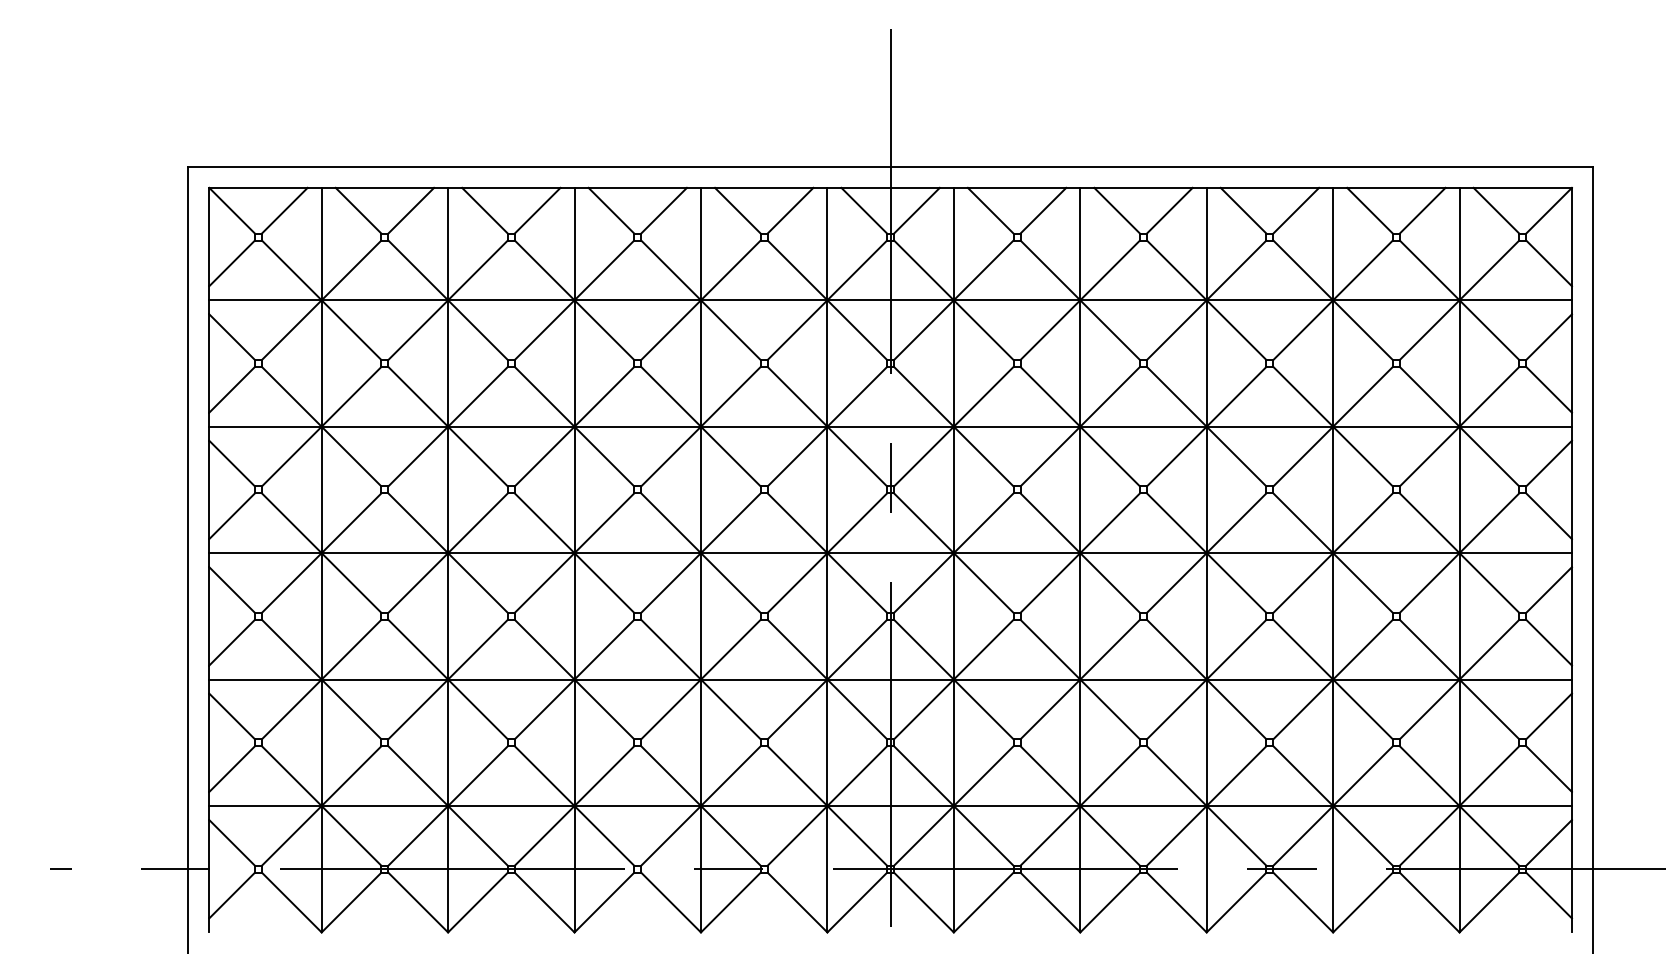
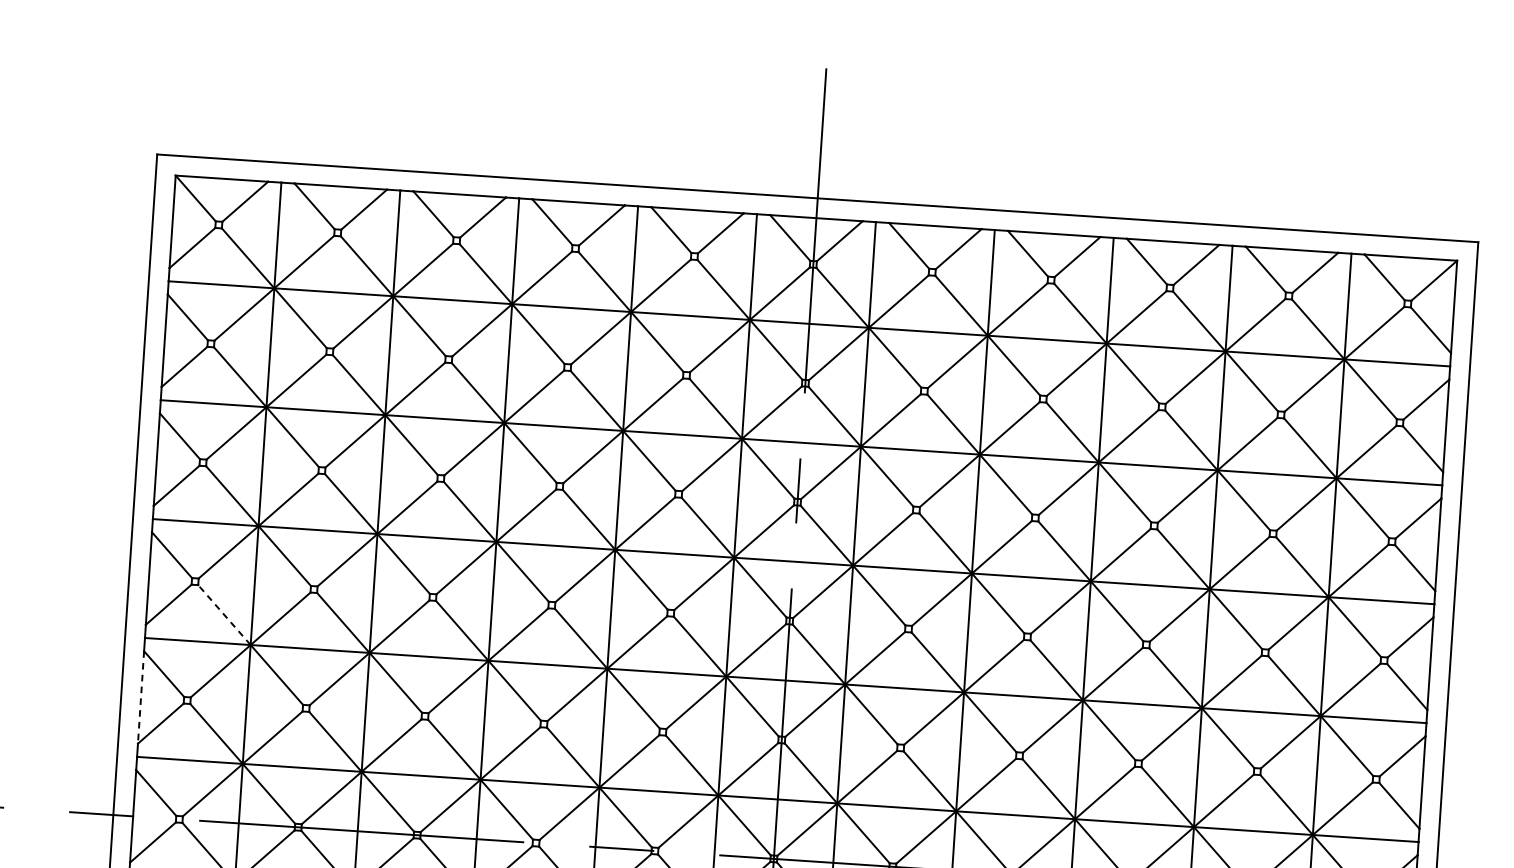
line: (291, 649) -> (224, 614), solid -> dashed
line: (209, 743) -> (141, 698), solid -> dashed

